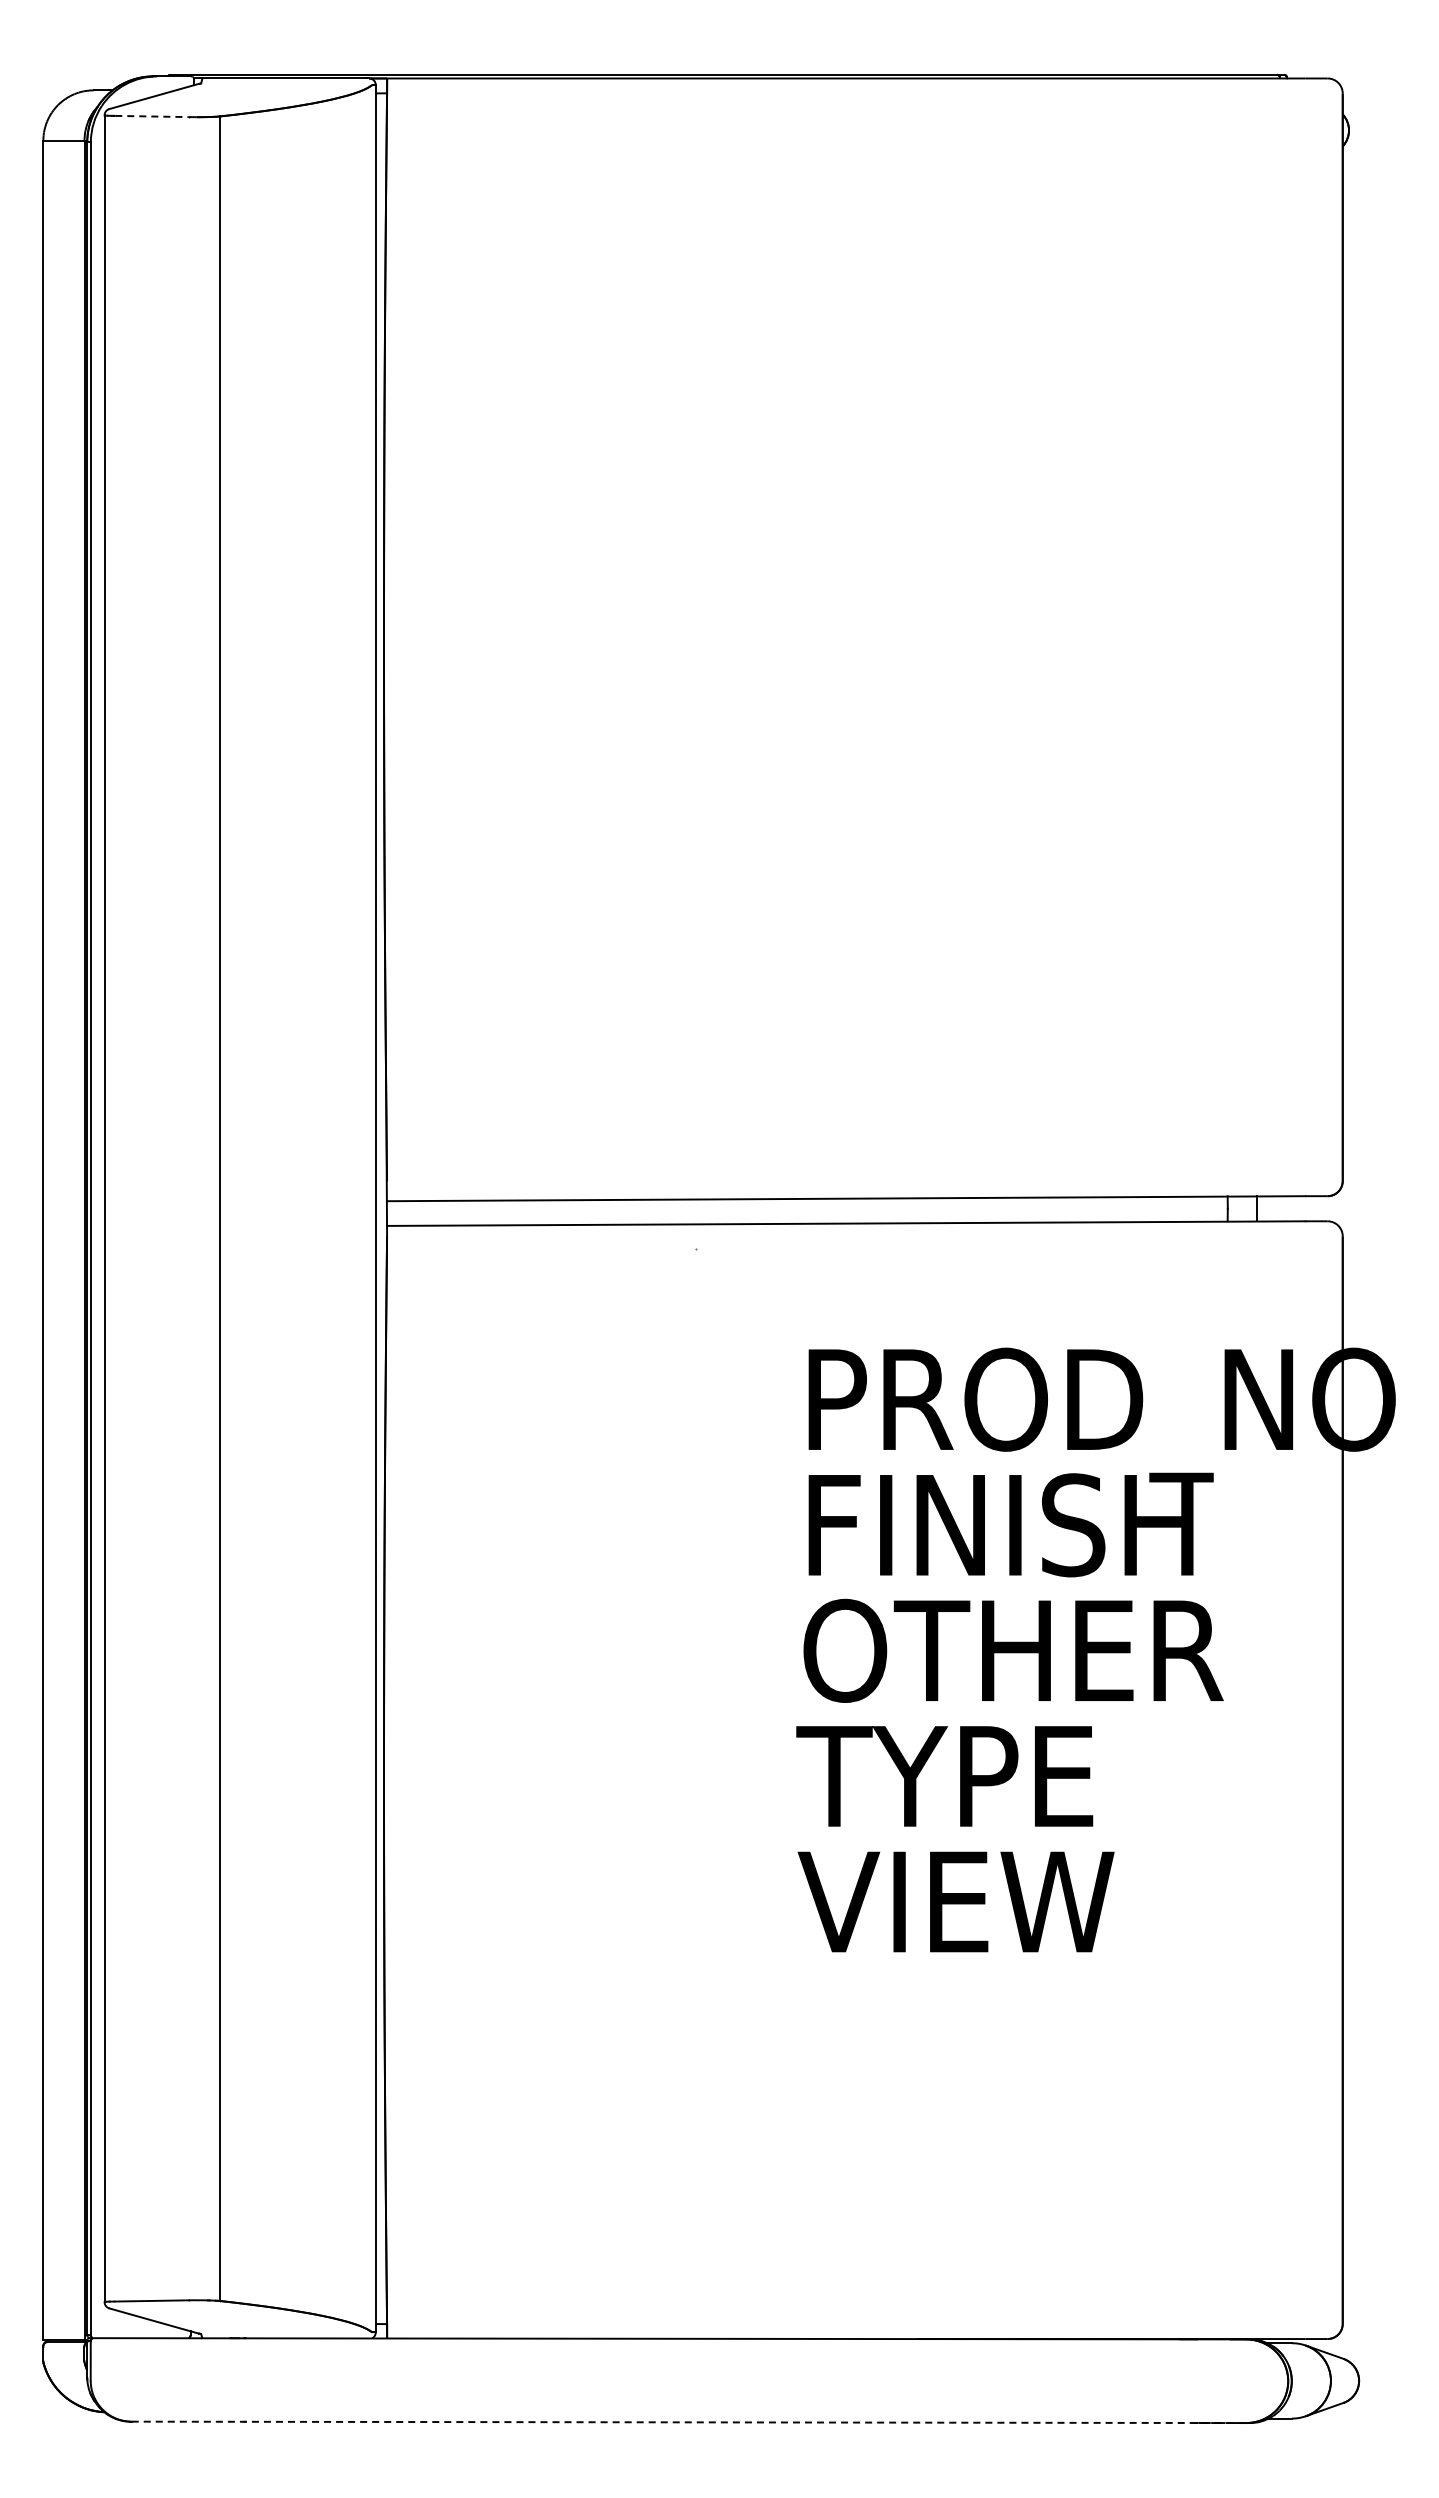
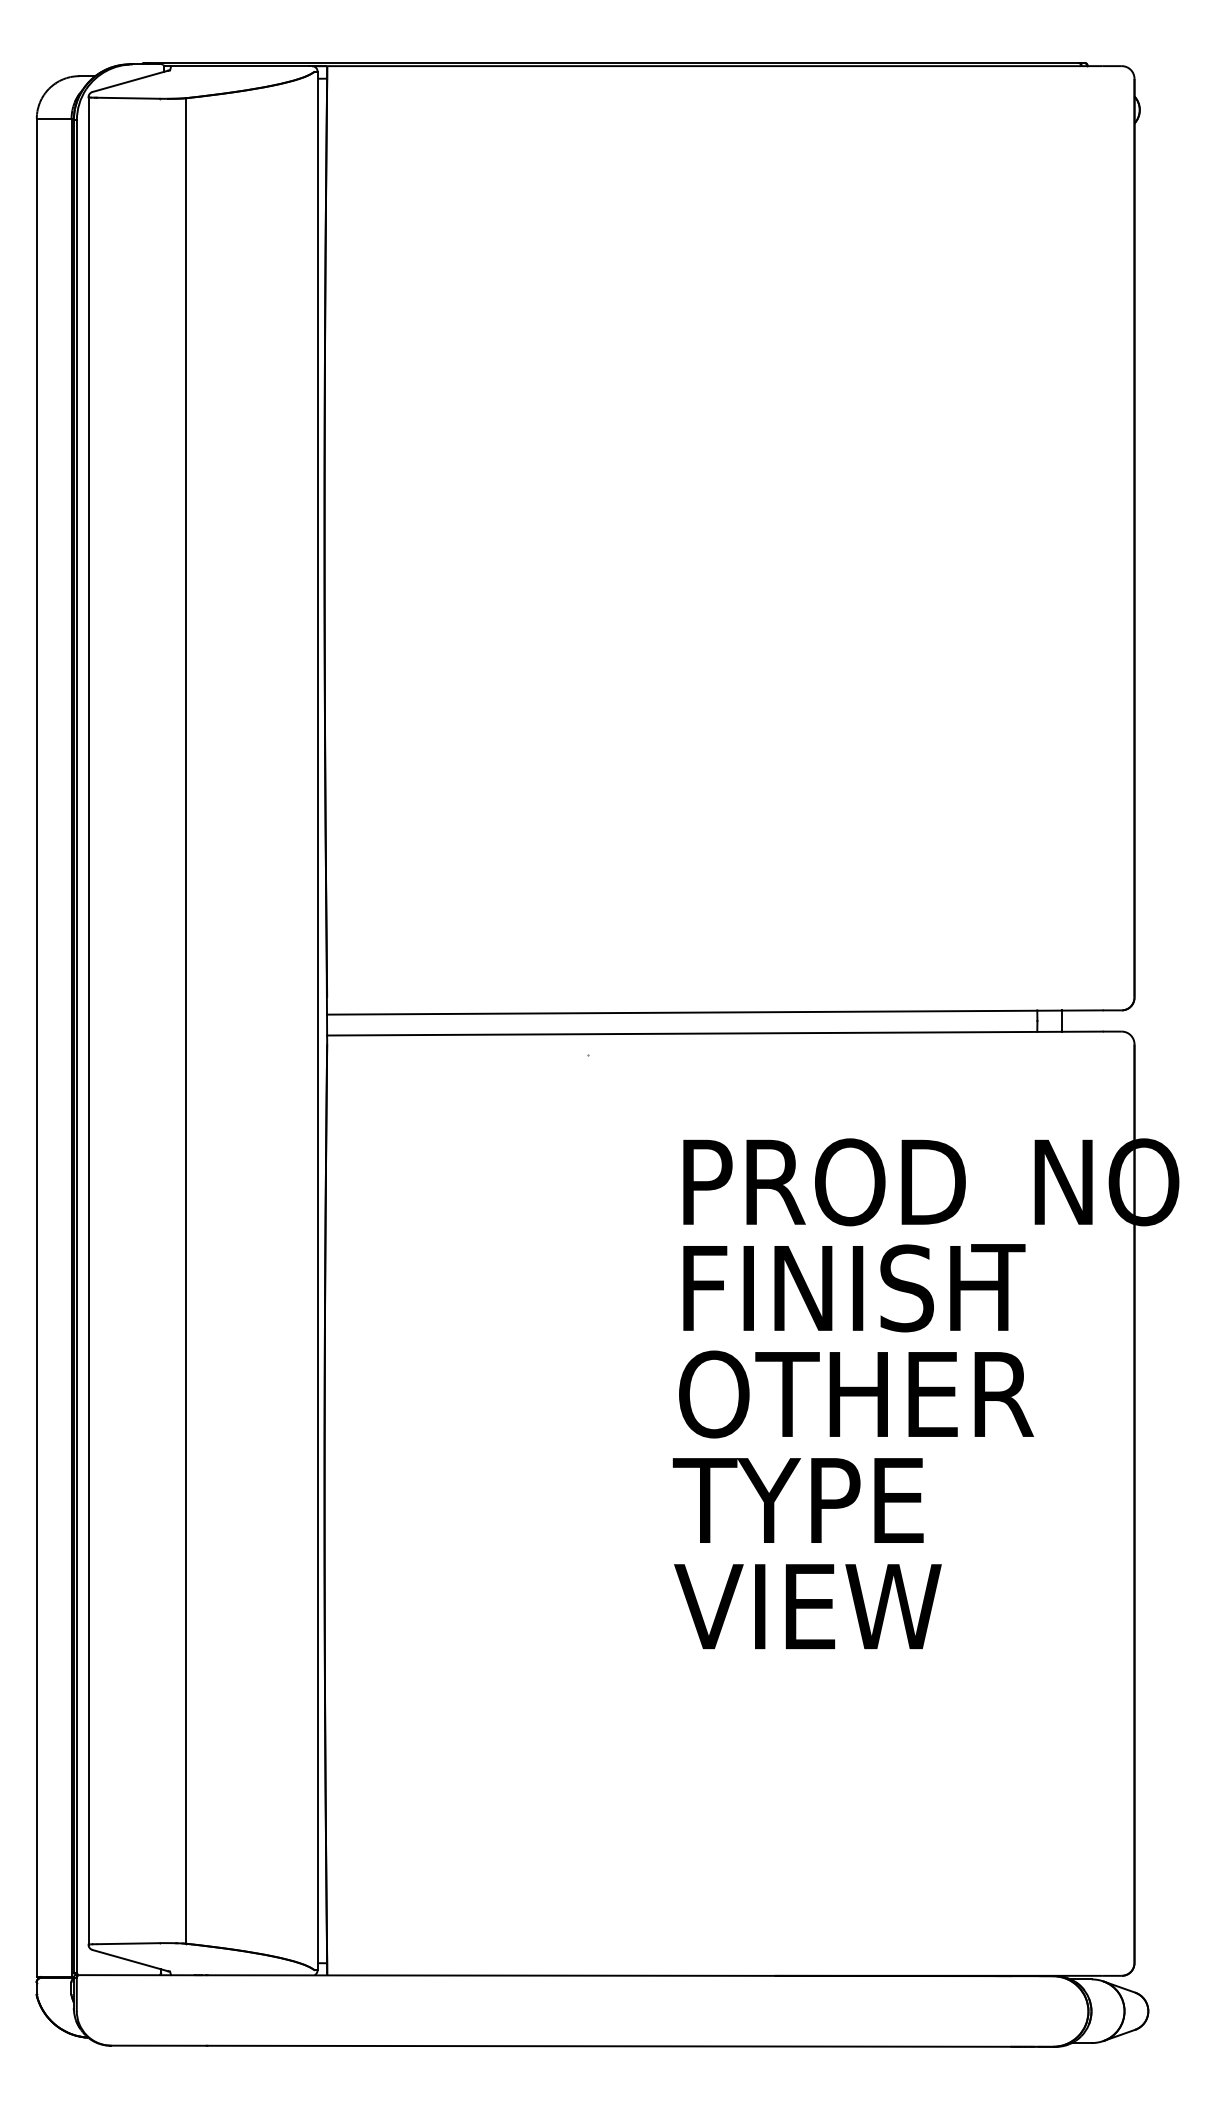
line: (151, 116) -> (128, 98), dashed -> solid
line: (689, 2422) -> (582, 2046), dashed -> solid

